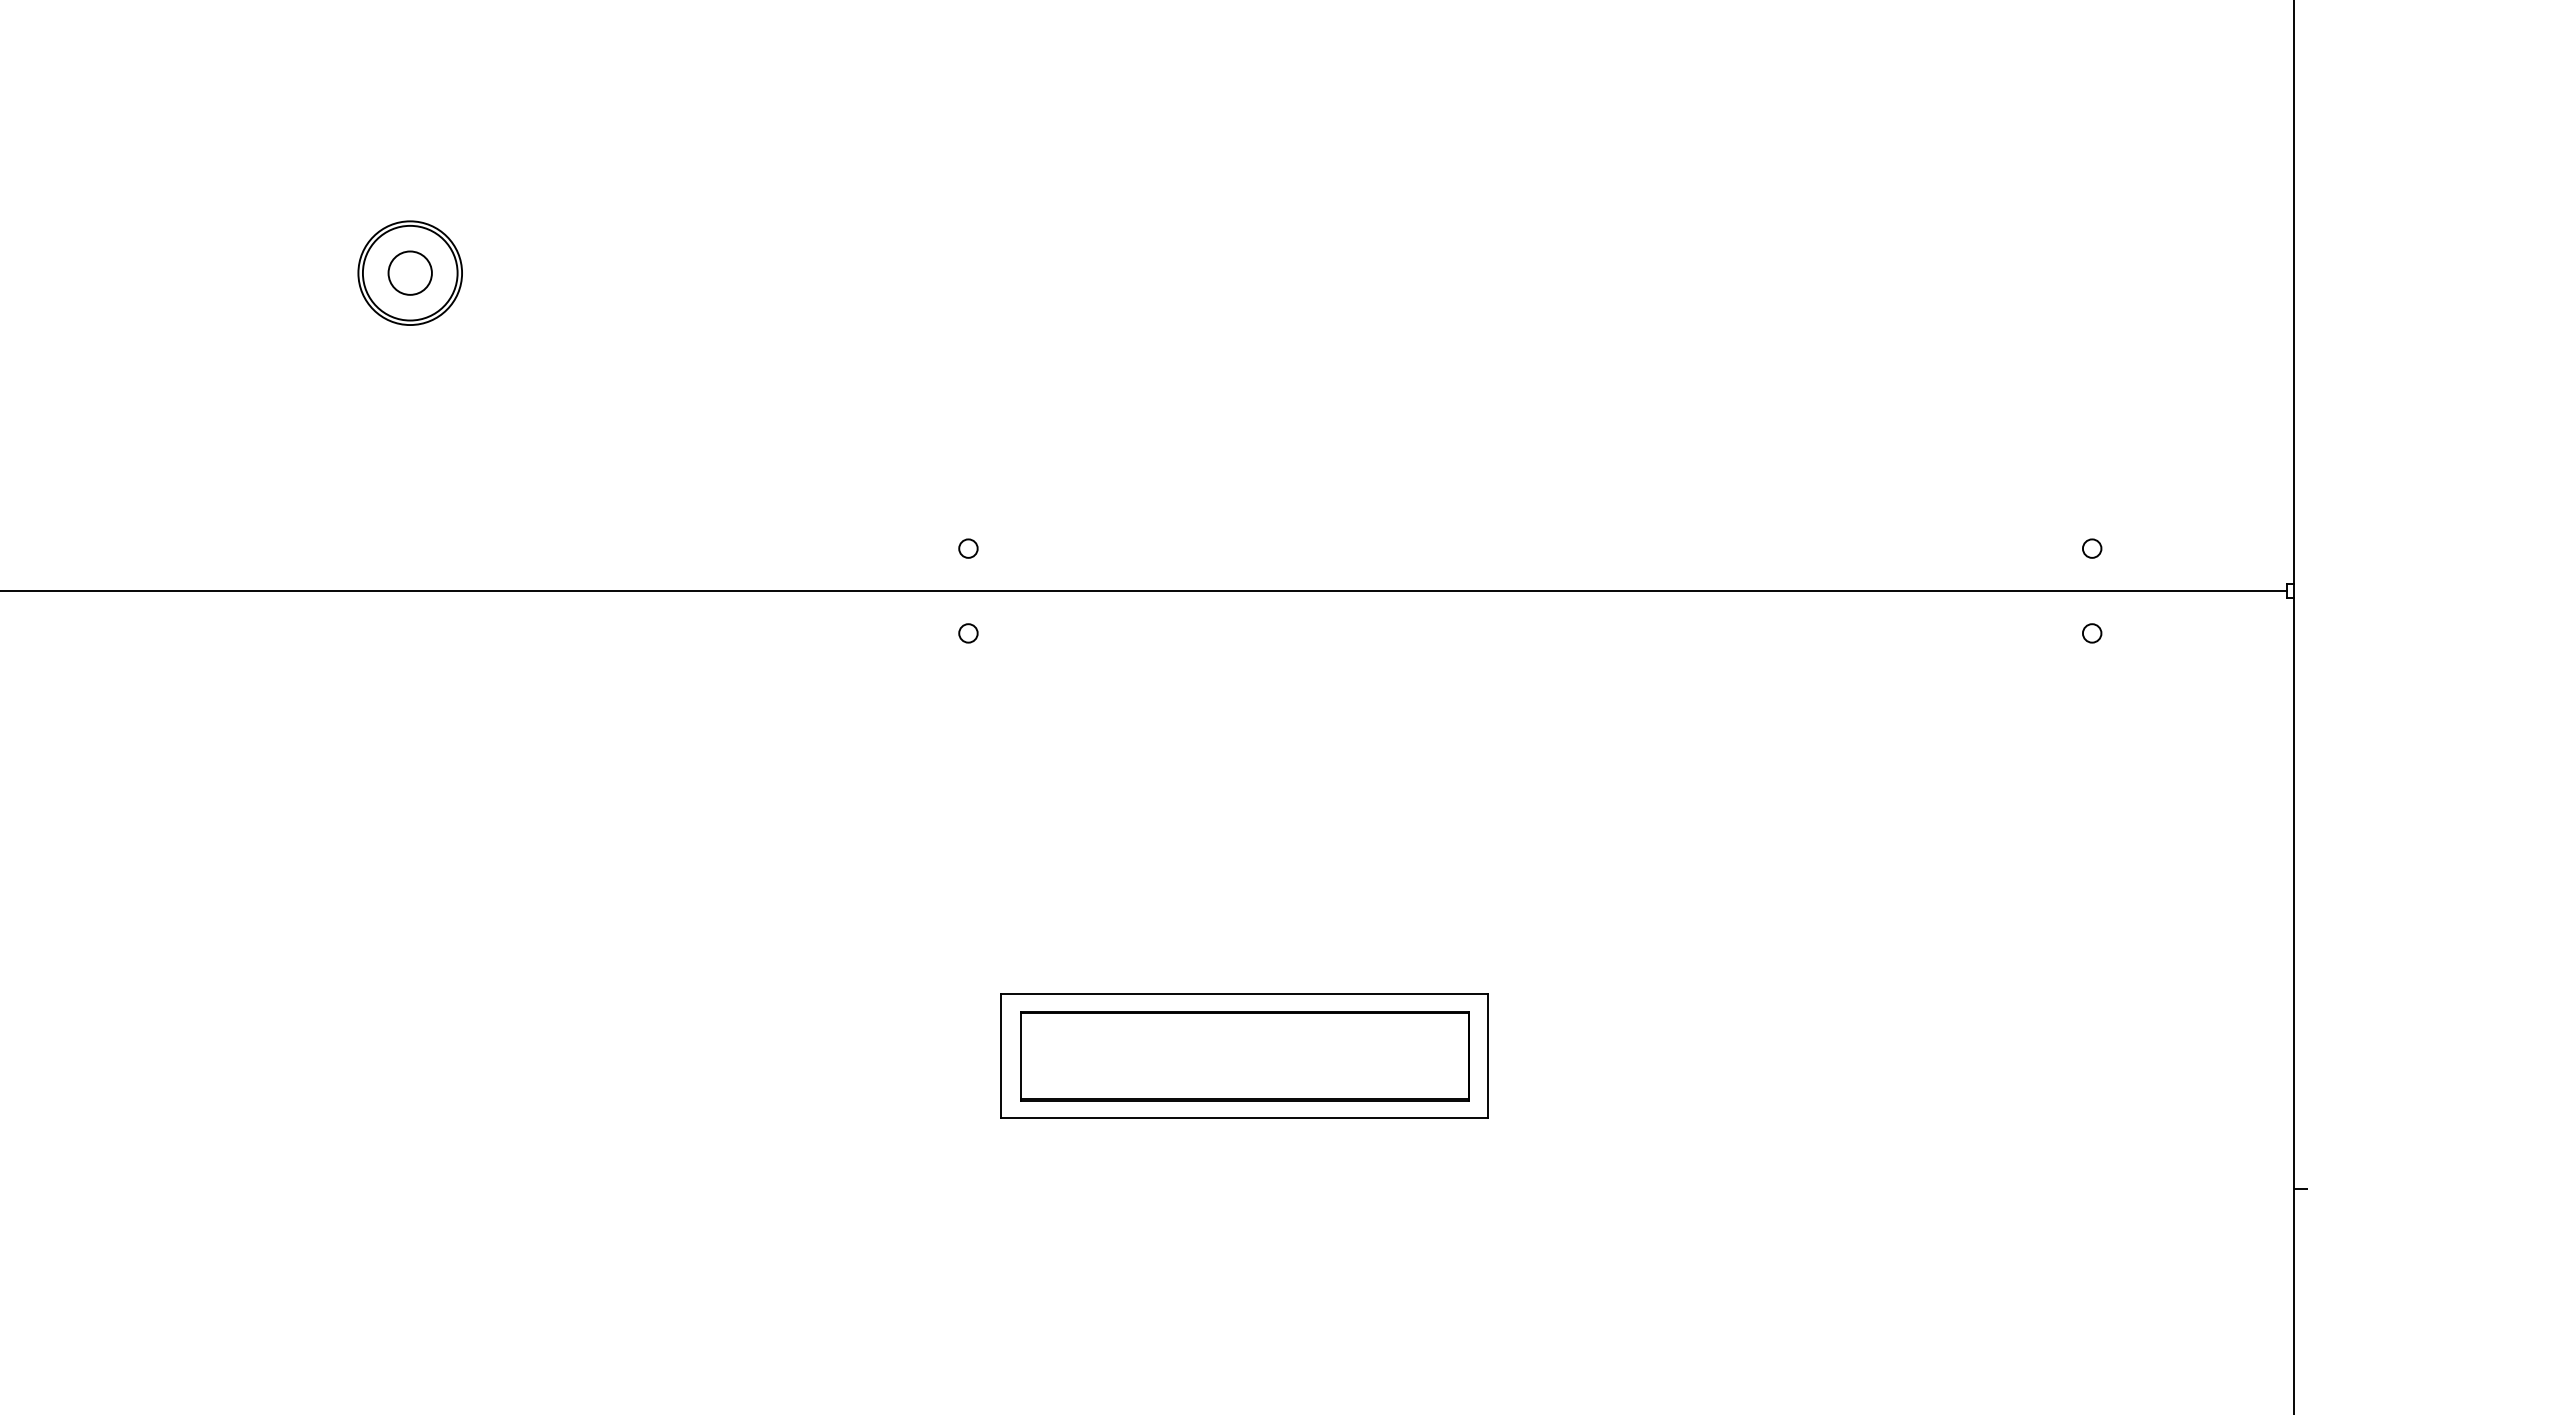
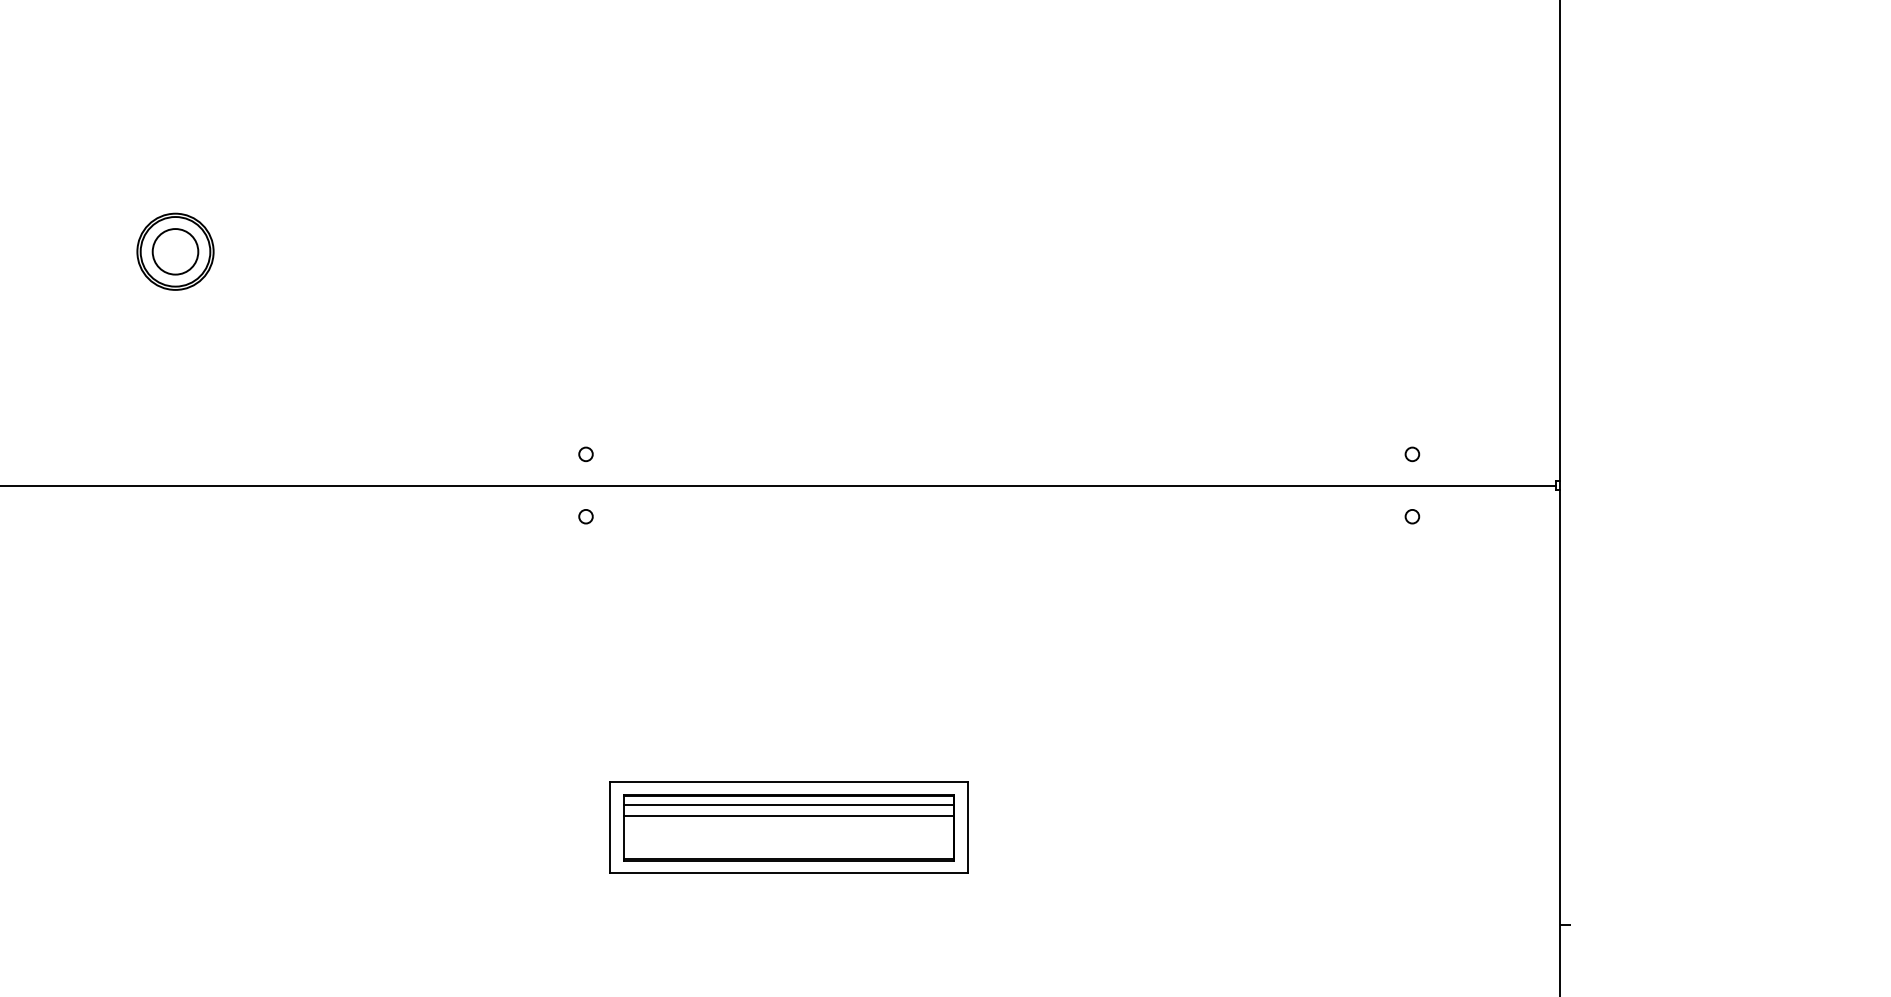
circle: (410, 273) -> (175, 252), size x1.43
line: (1244, 1025) -> (789, 805), added
line: (1244, 1040) -> (789, 816), added

